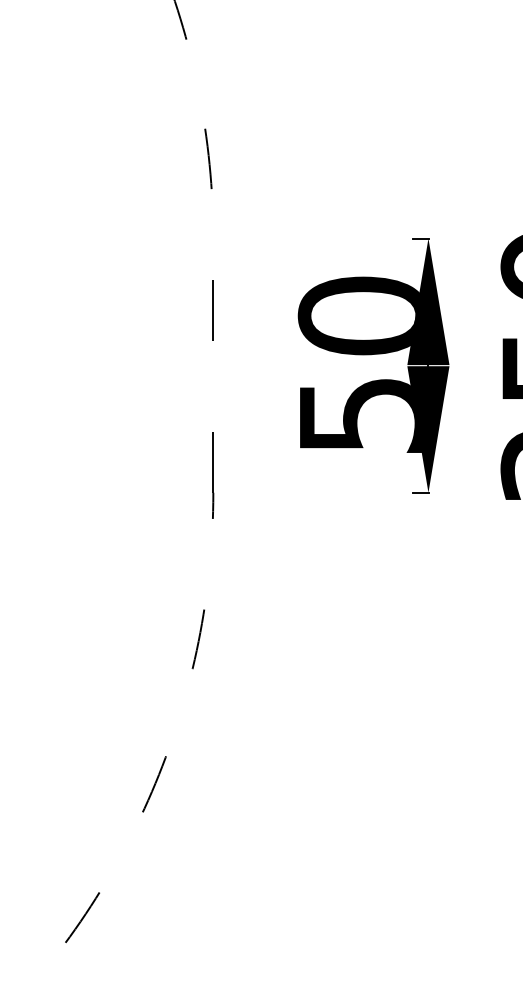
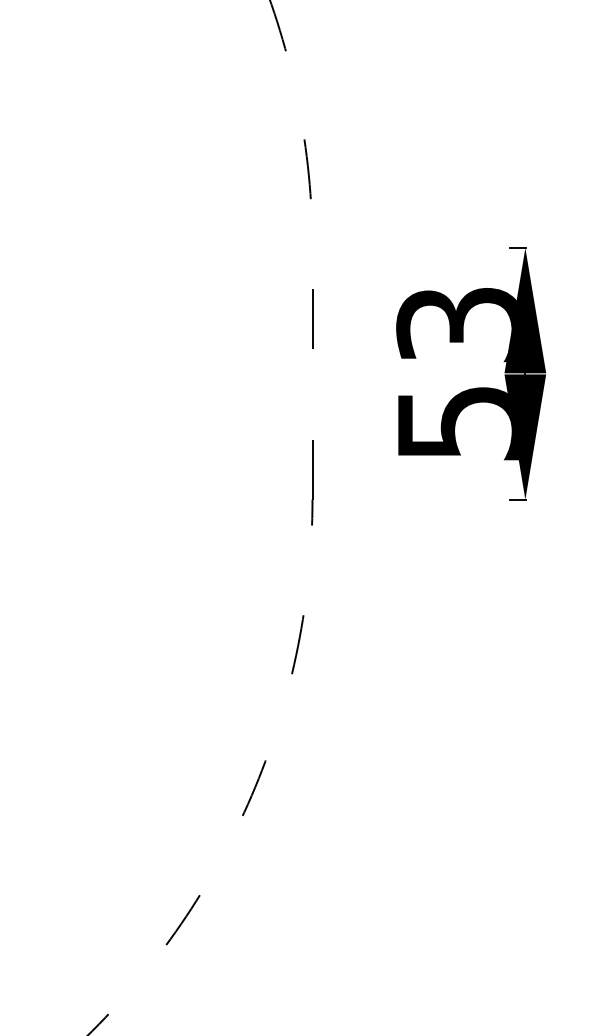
text: (358, 315) -> (456, 324), 50 -> 53

